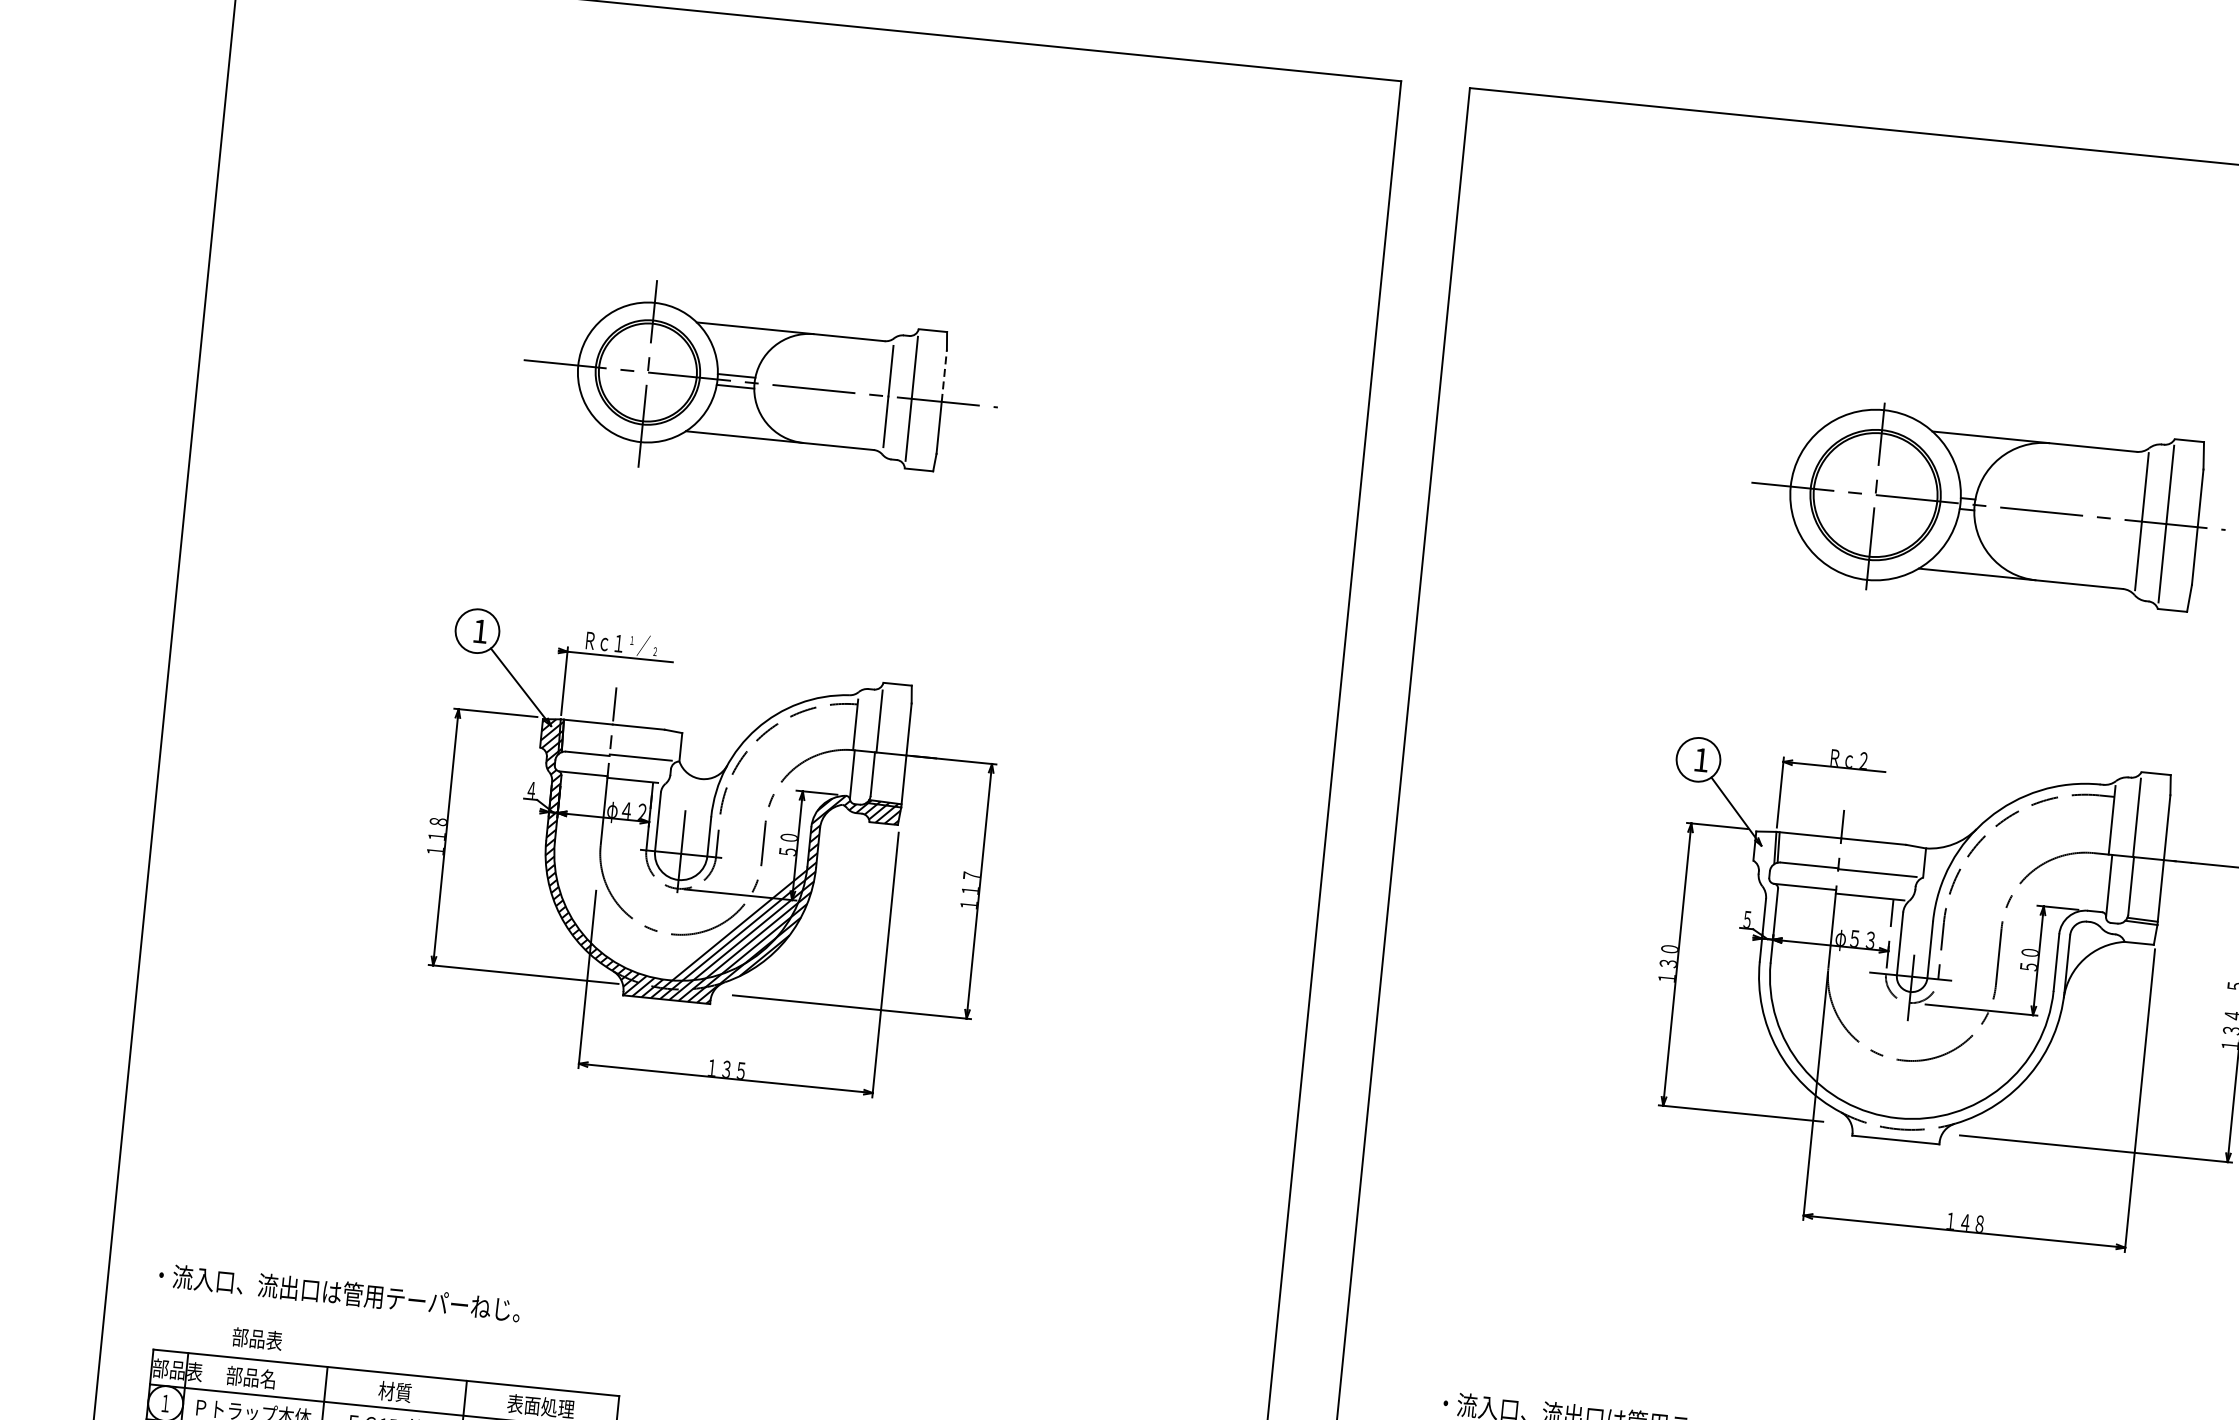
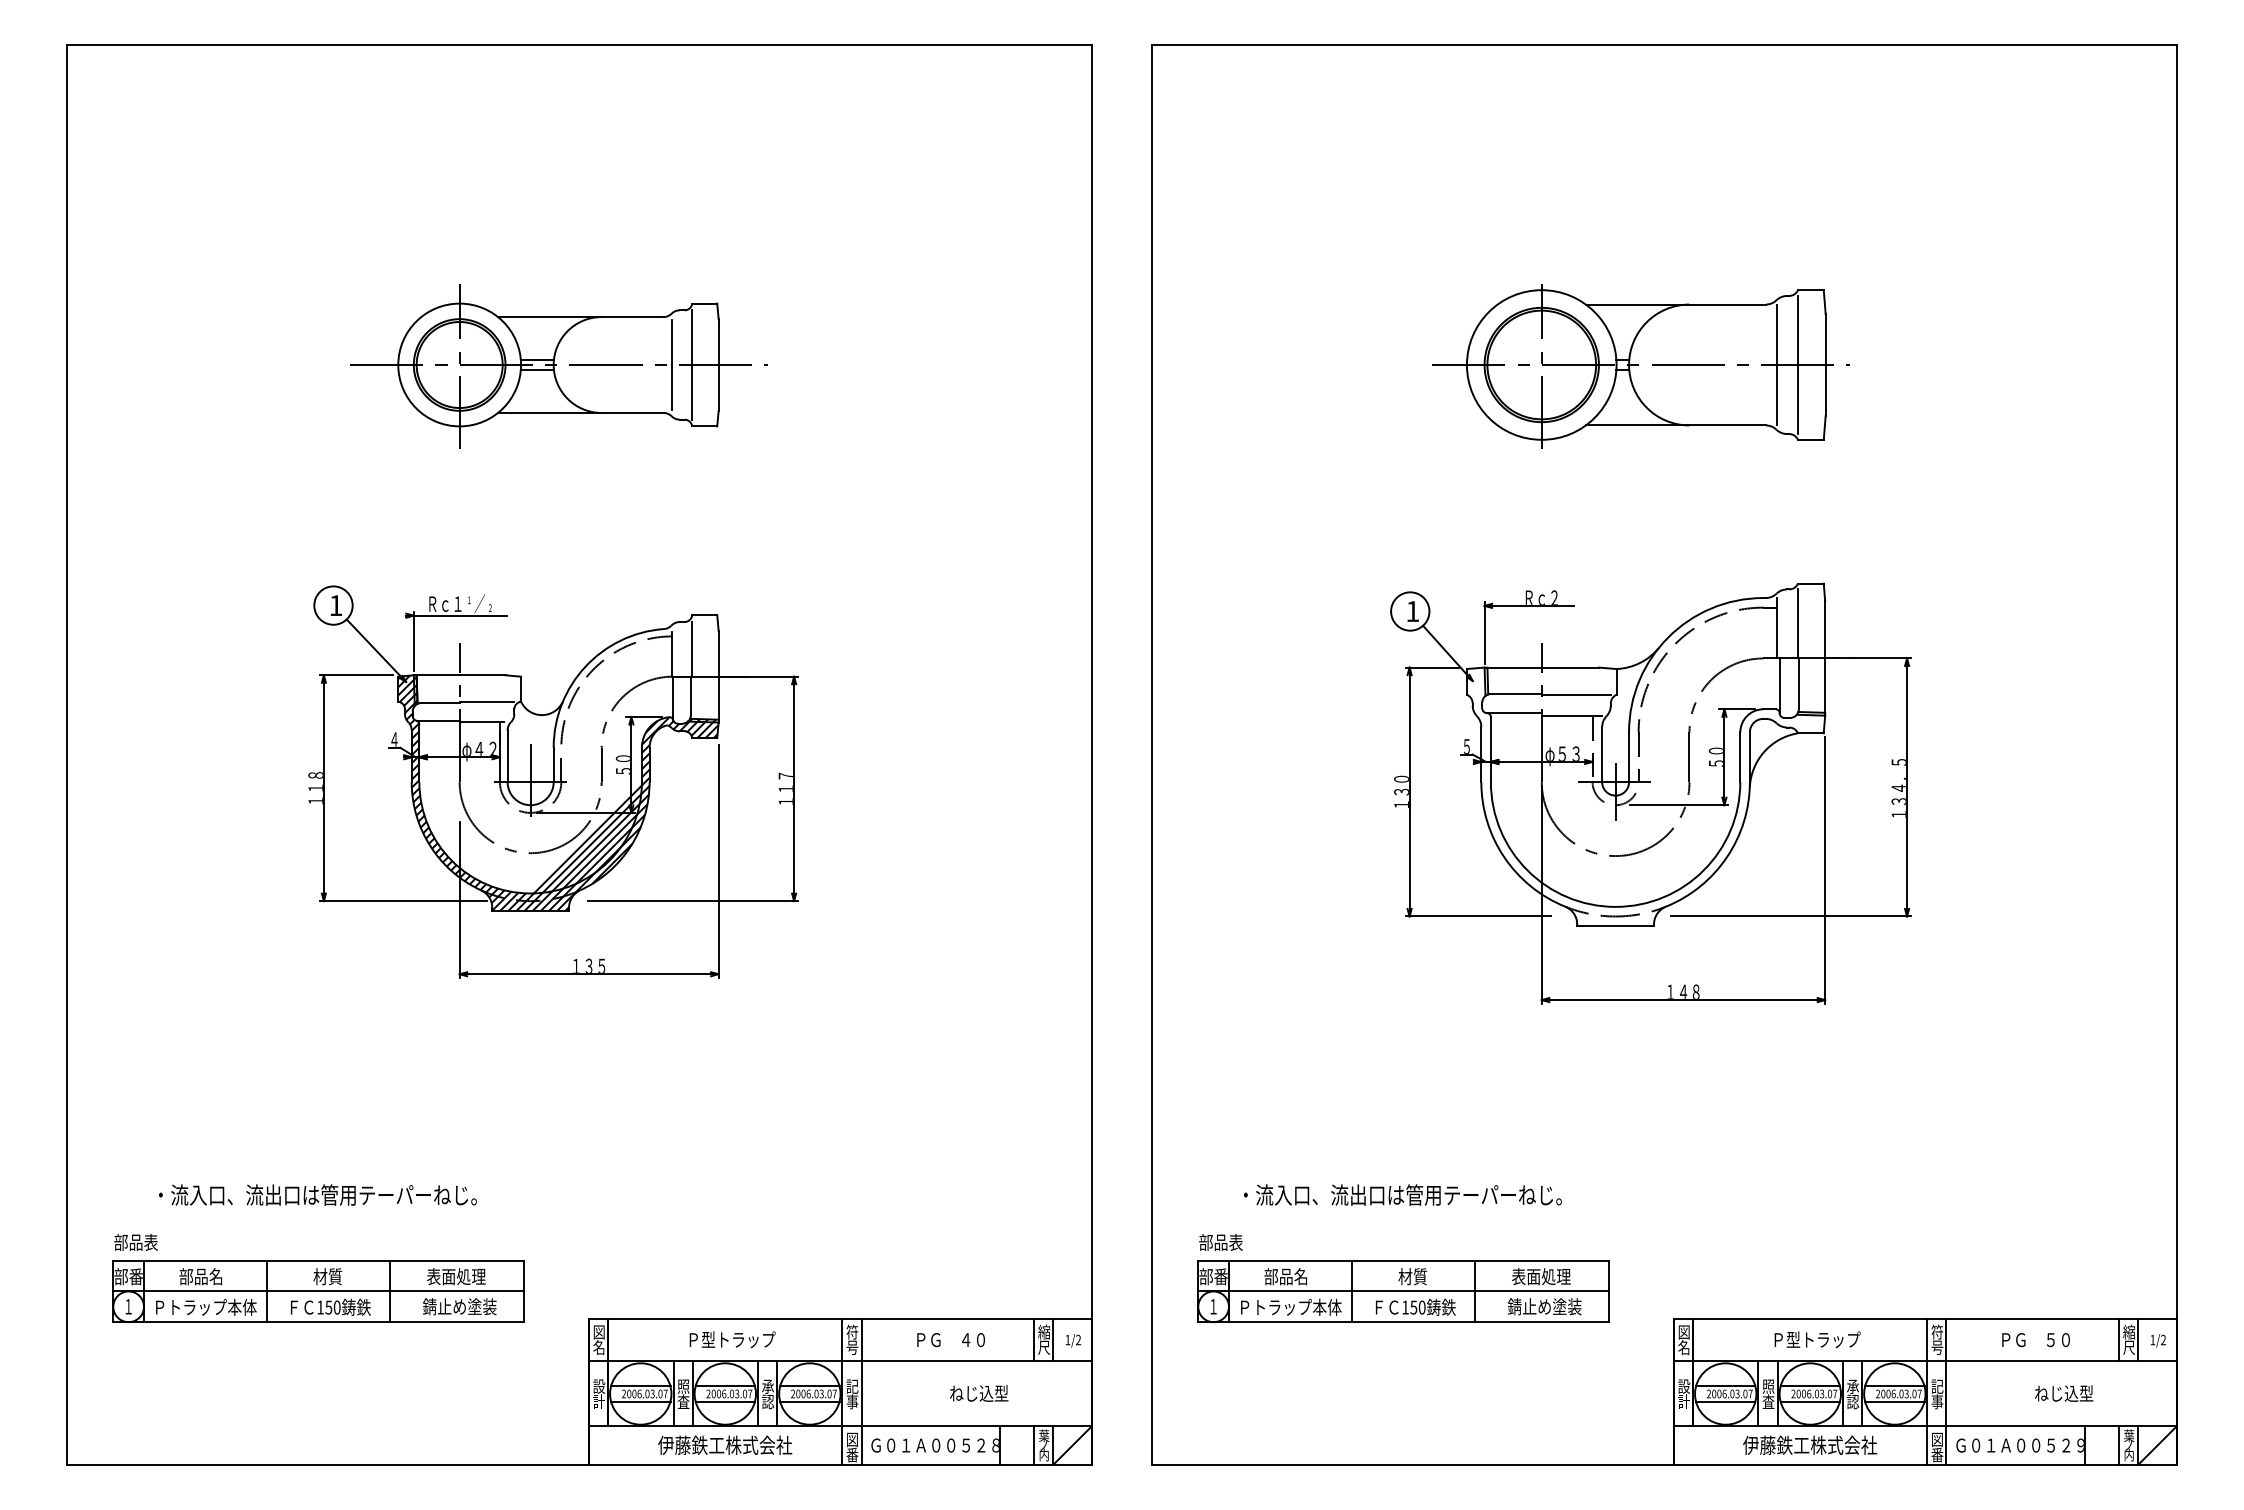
line: (944, 376) -> (718, 342), dashed -> solid
text: (339, 1292) -> (317, 1194), moved
text: (256, 1338) -> (135, 1242), moved
text: (185, 1370) -> (143, 1276), 部品表 -> 部番

